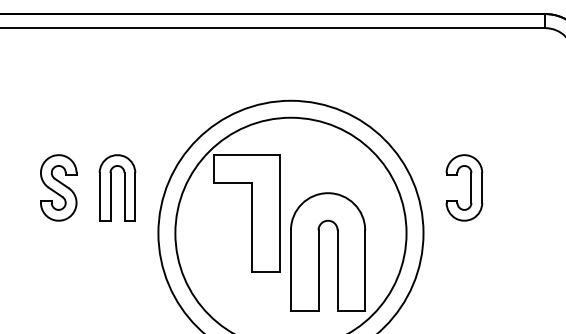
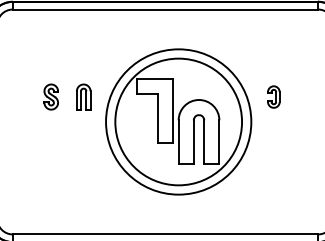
part: (57, 186) -> (50, 96), size x0.7
part: (117, 186) -> (83, 96), size x0.7
part: (463, 186) -> (273, 96), size x0.6

